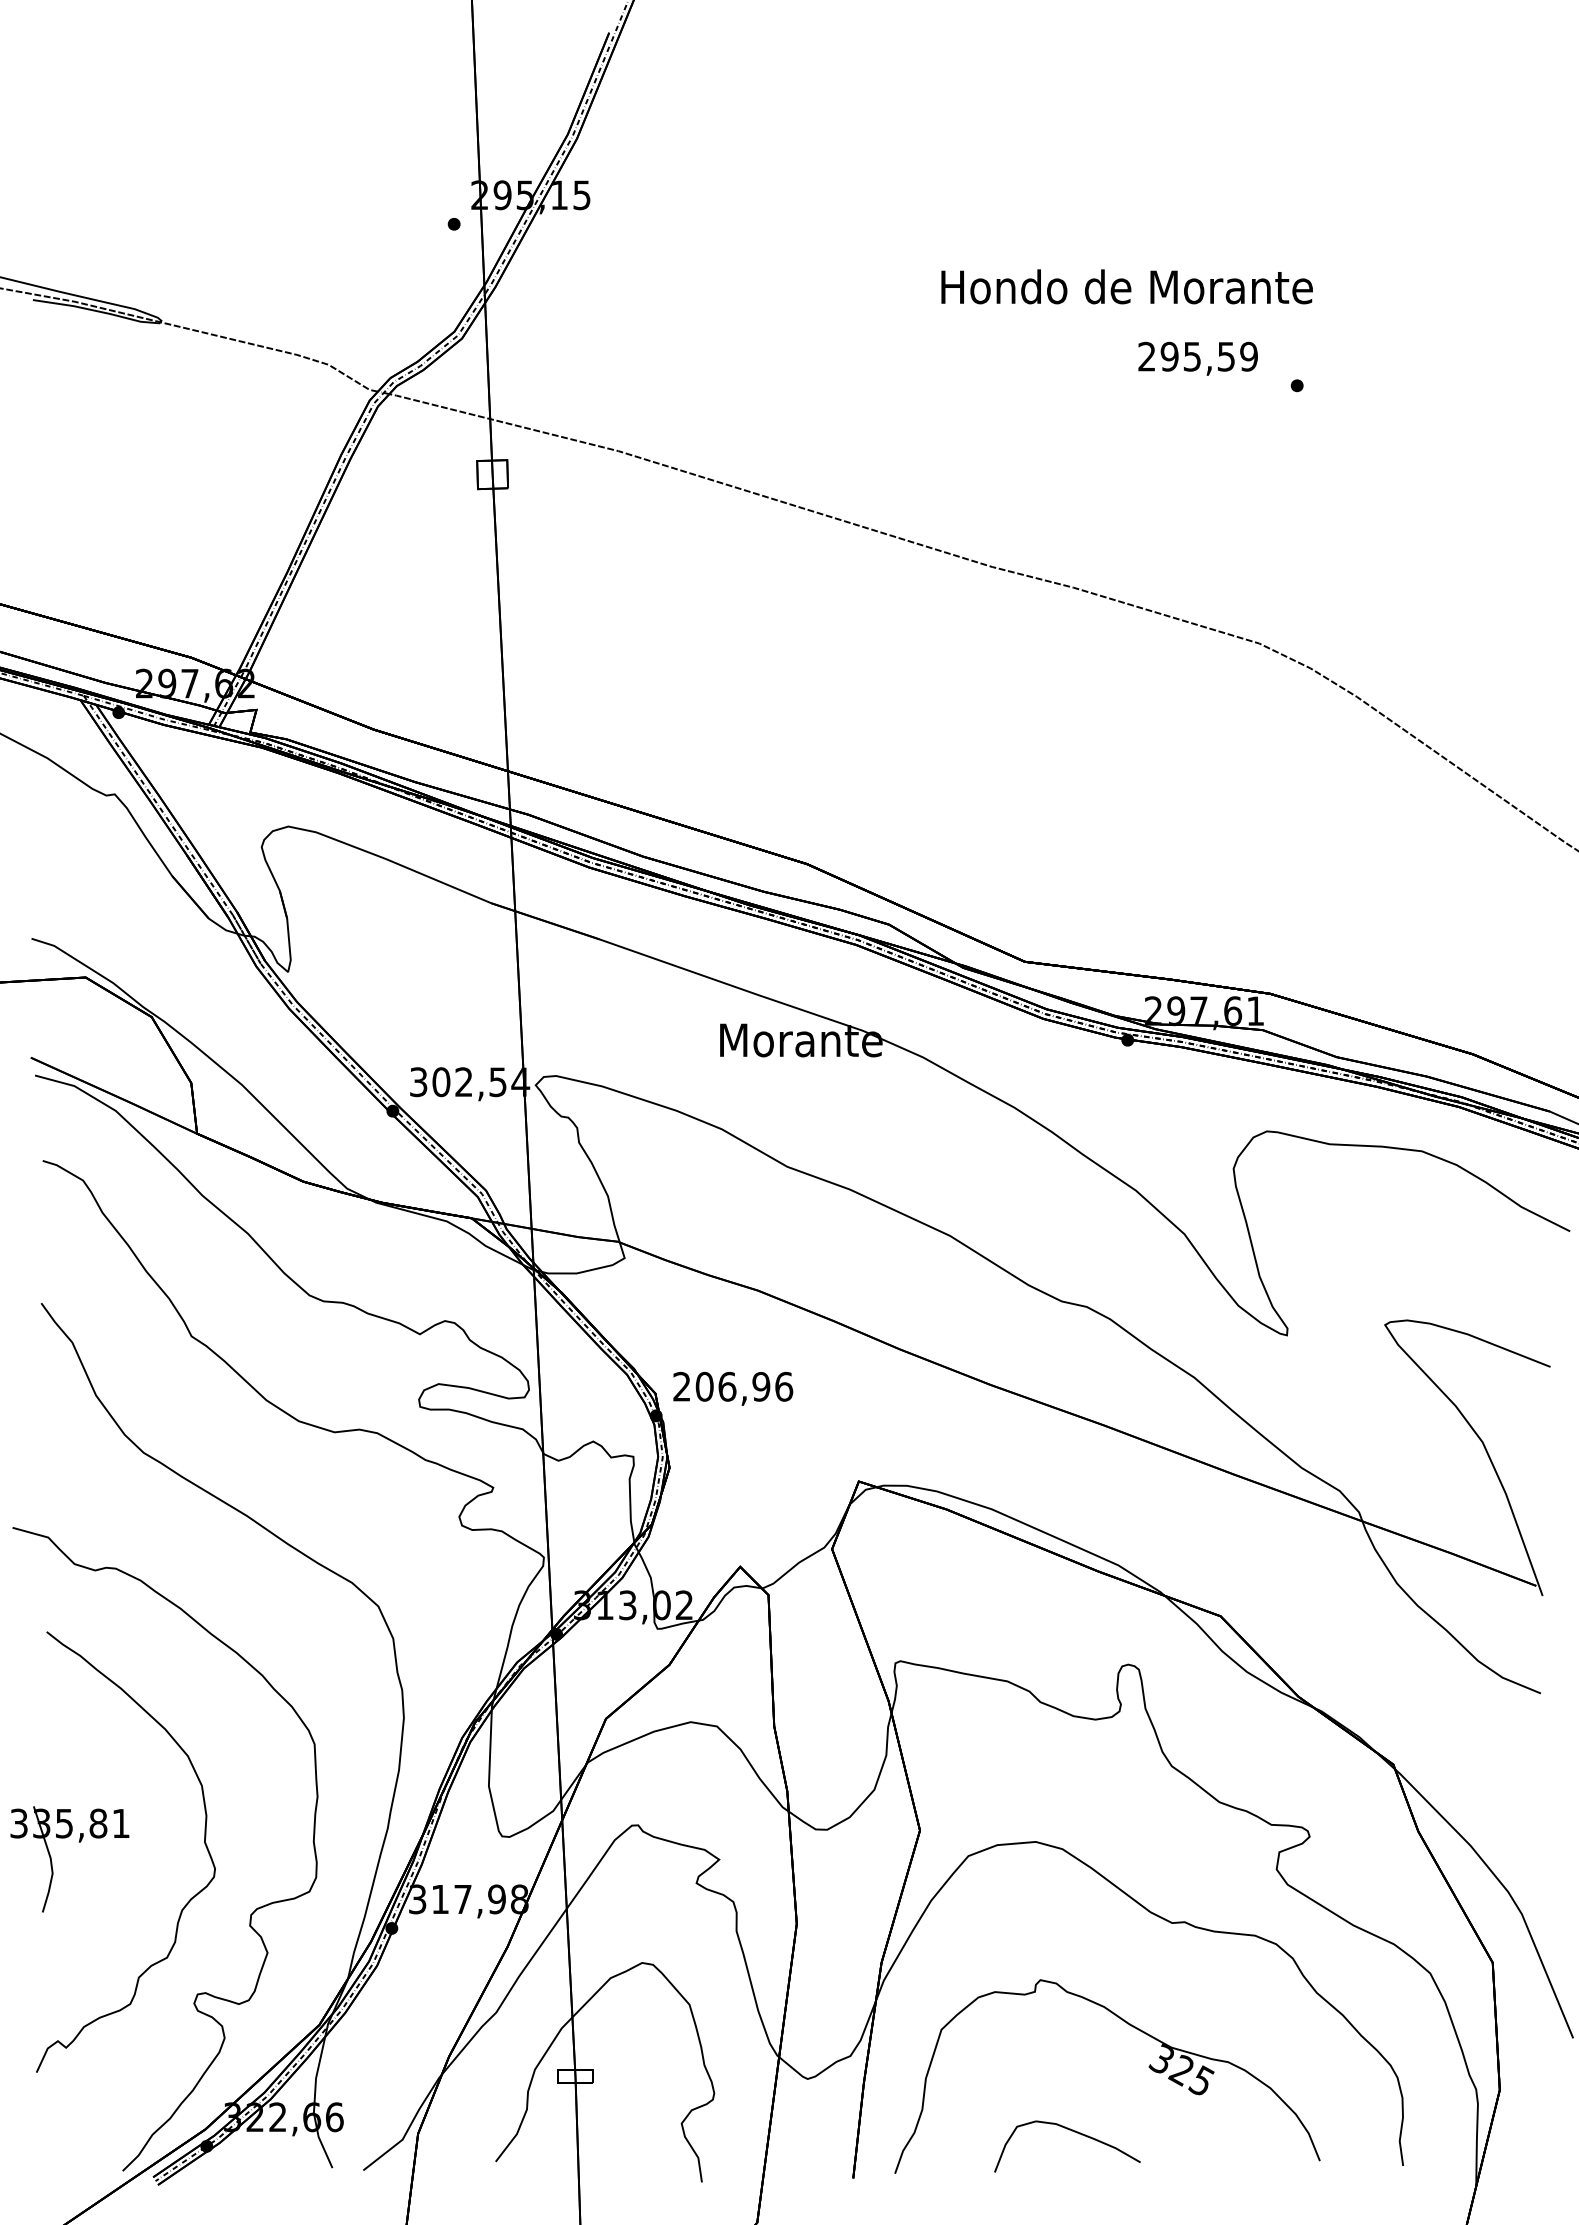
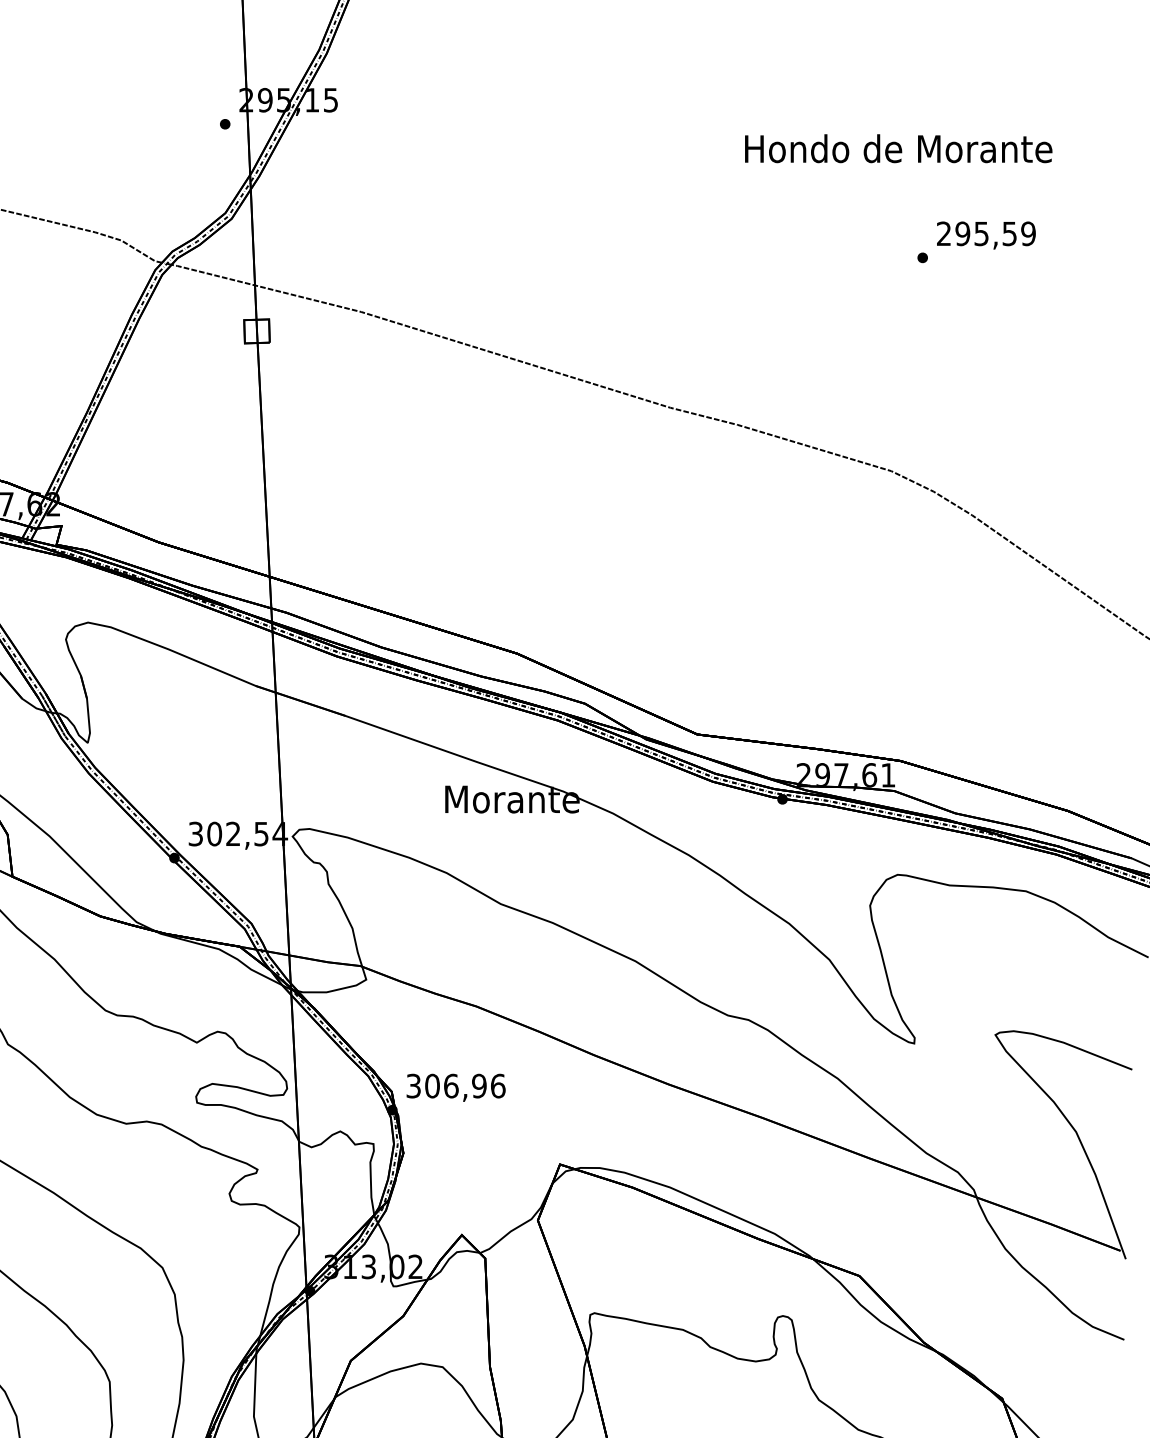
text: (1126, 286) -> (898, 148), moved
text: (1197, 358) -> (985, 235), moved
text: (681, 1386) -> (413, 1085), 206,96 -> 306,96

